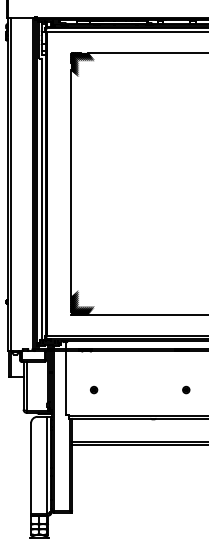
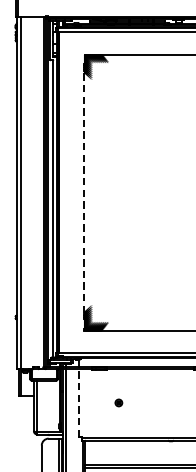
line: (71, 183) -> (84, 192), solid -> dashed
line: (65, 382) -> (78, 402), solid -> dashed
part: (94, 389) -> (119, 402), moved

